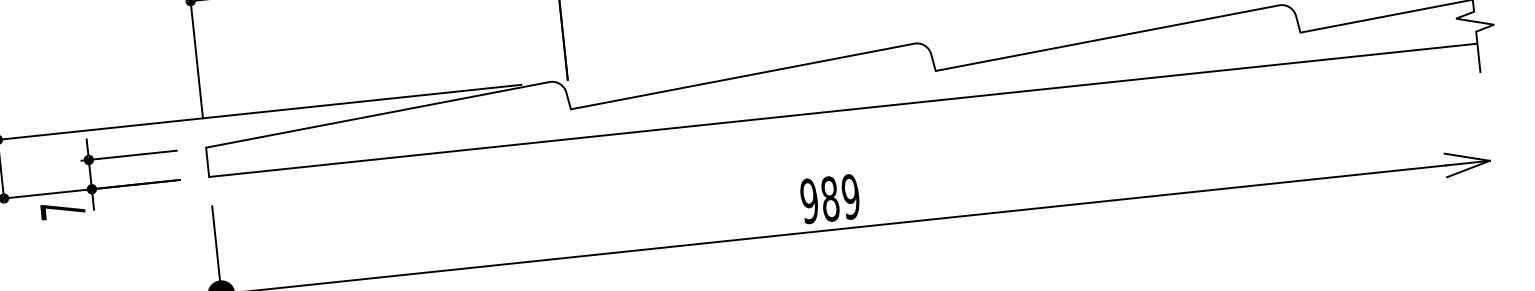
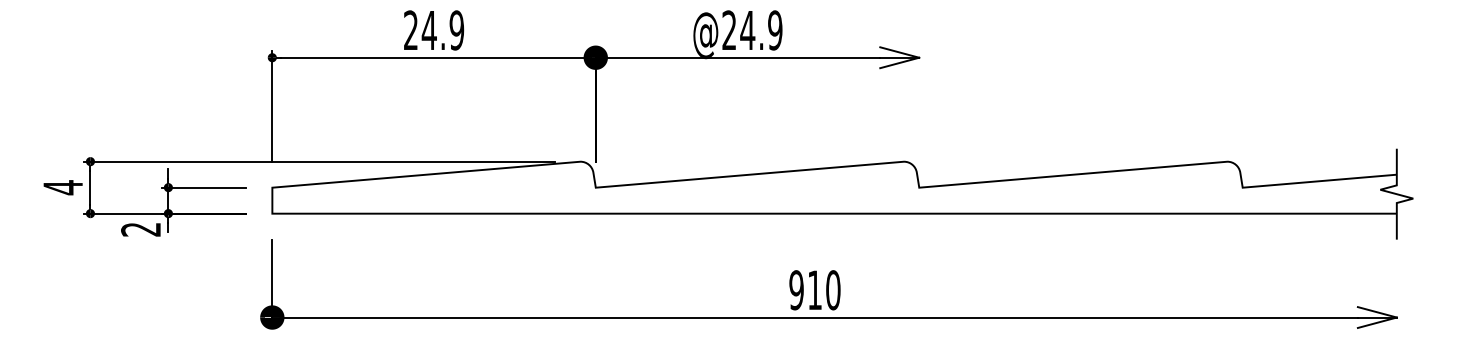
text: (839, 198) -> (823, 290), 989 -> 910
text: (62, 210) -> (140, 229), 7 -> 2

